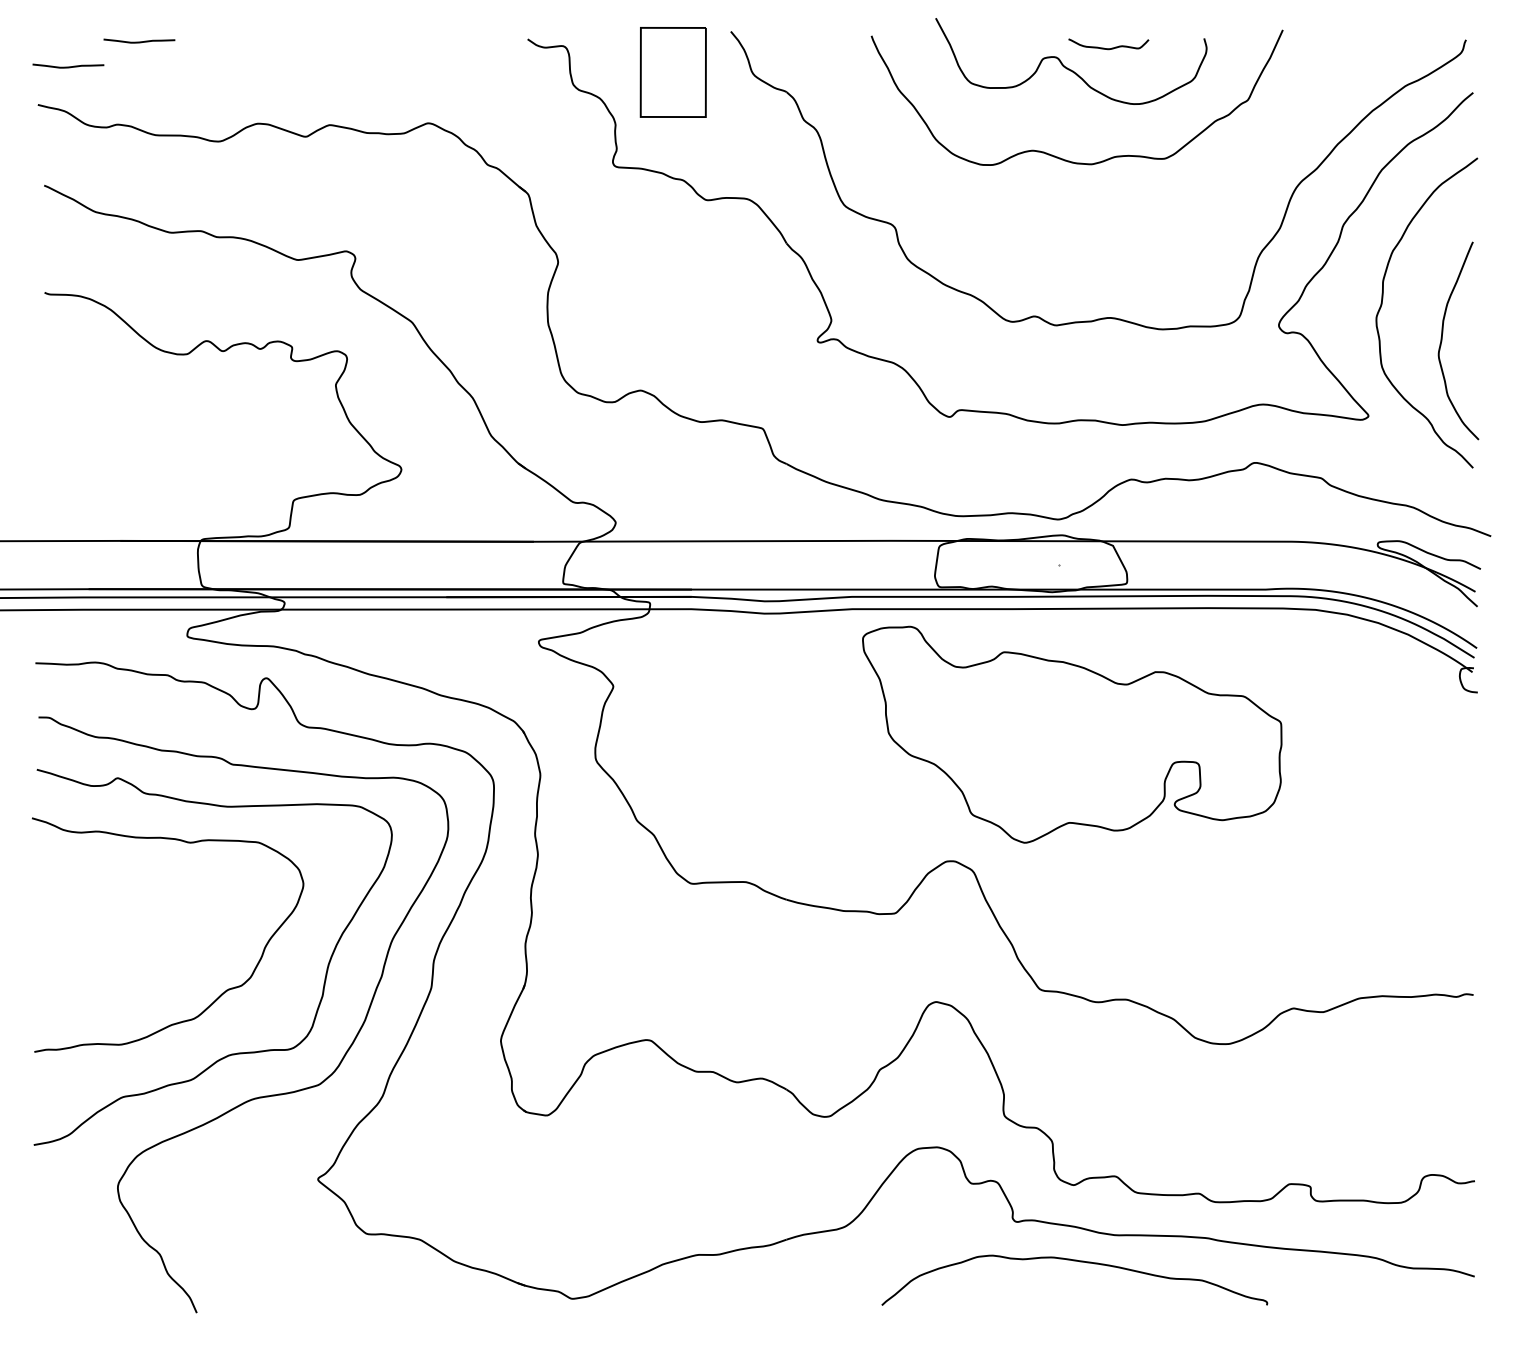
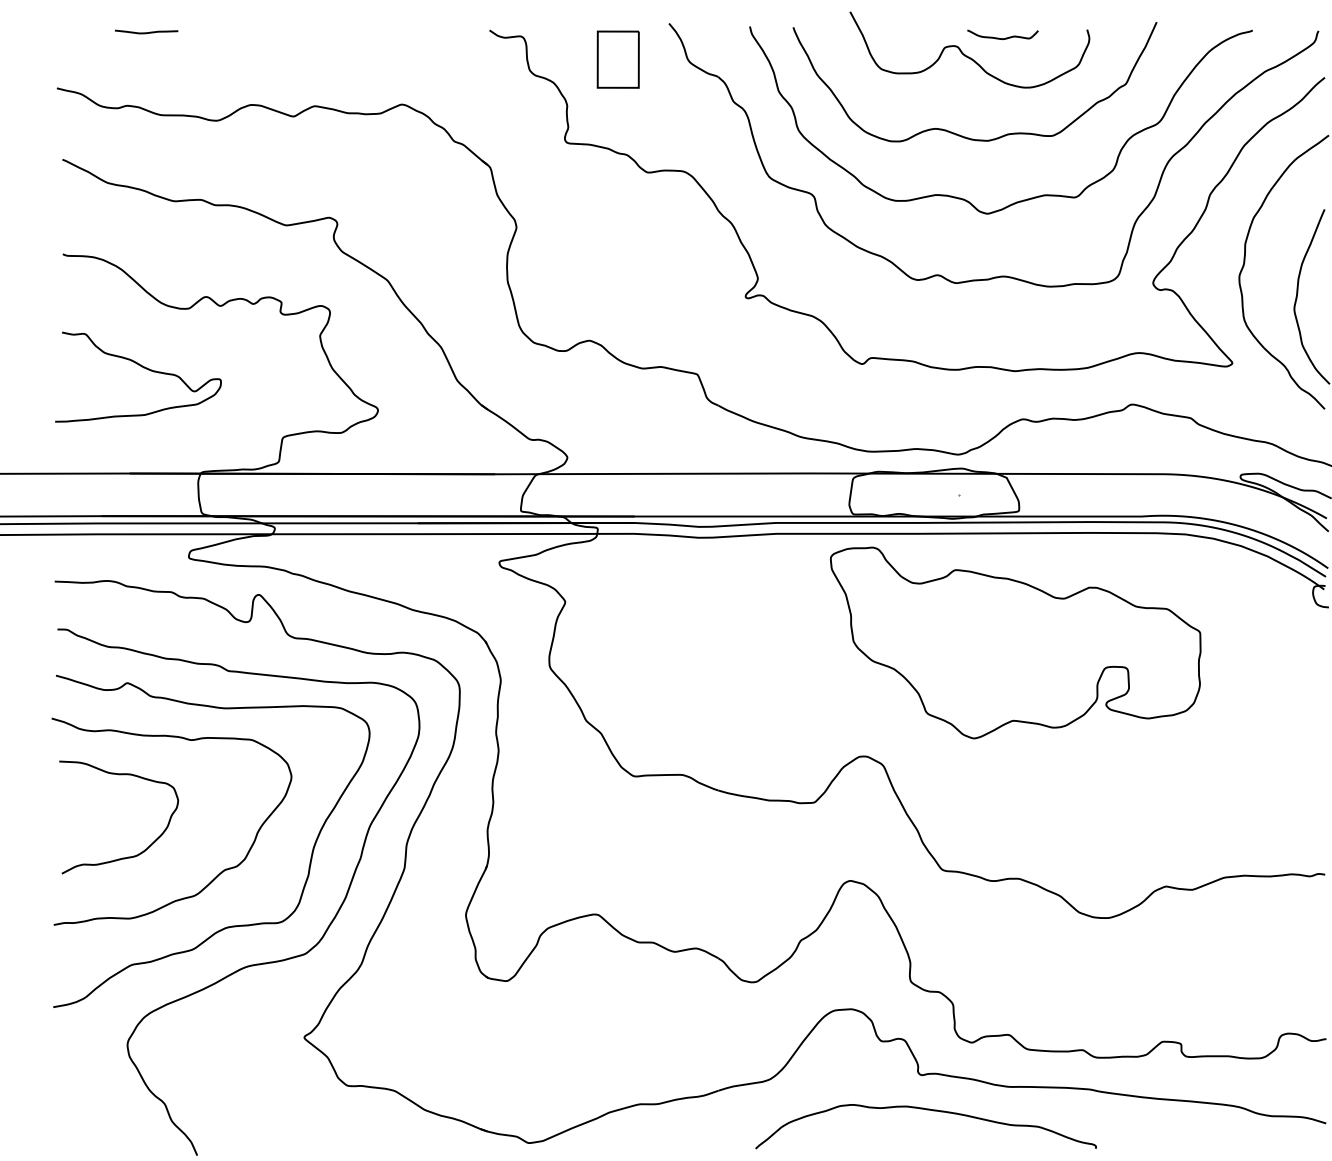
curve: (68, 66) -> (83, 54), removed
part: (673, 72) -> (618, 59), size x0.71
curve: (1129, 231) -> (1021, 200), added
curve: (135, 421) -> (143, 368), added
part: (1072, 734) -> (1015, 642), moved
curve: (113, 975) -> (123, 857), added
curve: (1079, 1262) -> (930, 1110), moved

